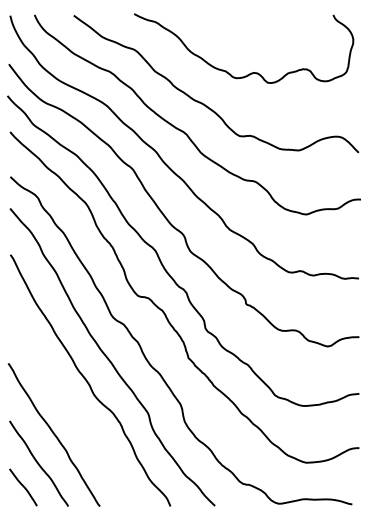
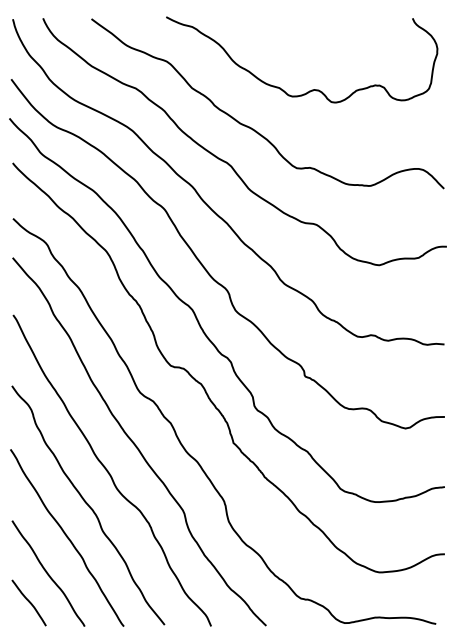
curve: (71, 408) -> (88, 505), added

